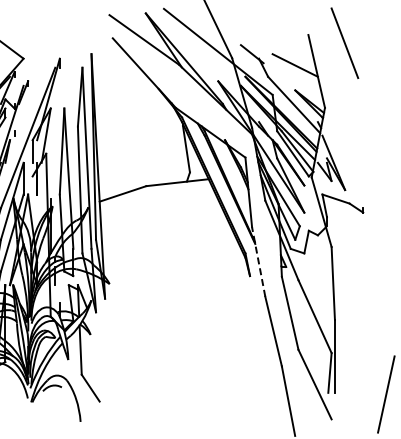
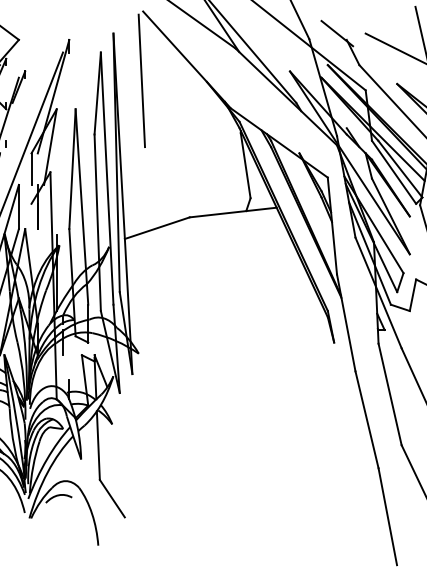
line: (111, 87) -> (141, 80), added
line: (258, 261) -> (345, 322), dashed -> solid

